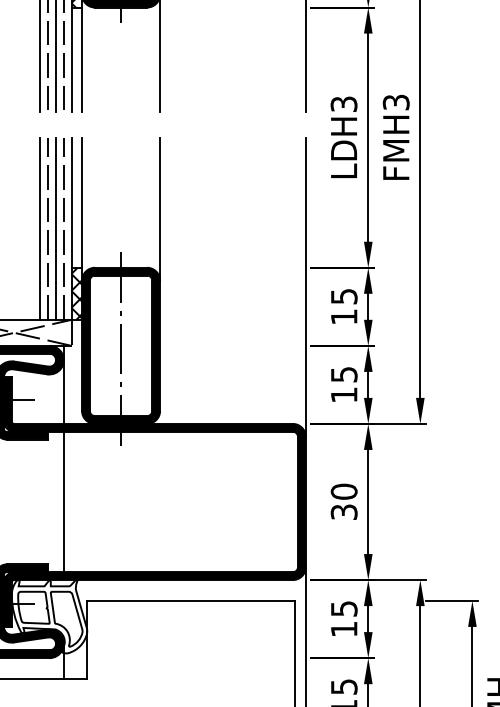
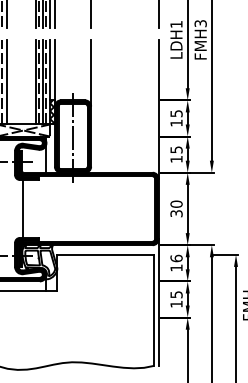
text: (344, 104) -> (176, 24), LDH3 -> LDH1
line: (63, 500) -> (23, 208), moved
text: (344, 608) -> (176, 258), 15 -> 16

